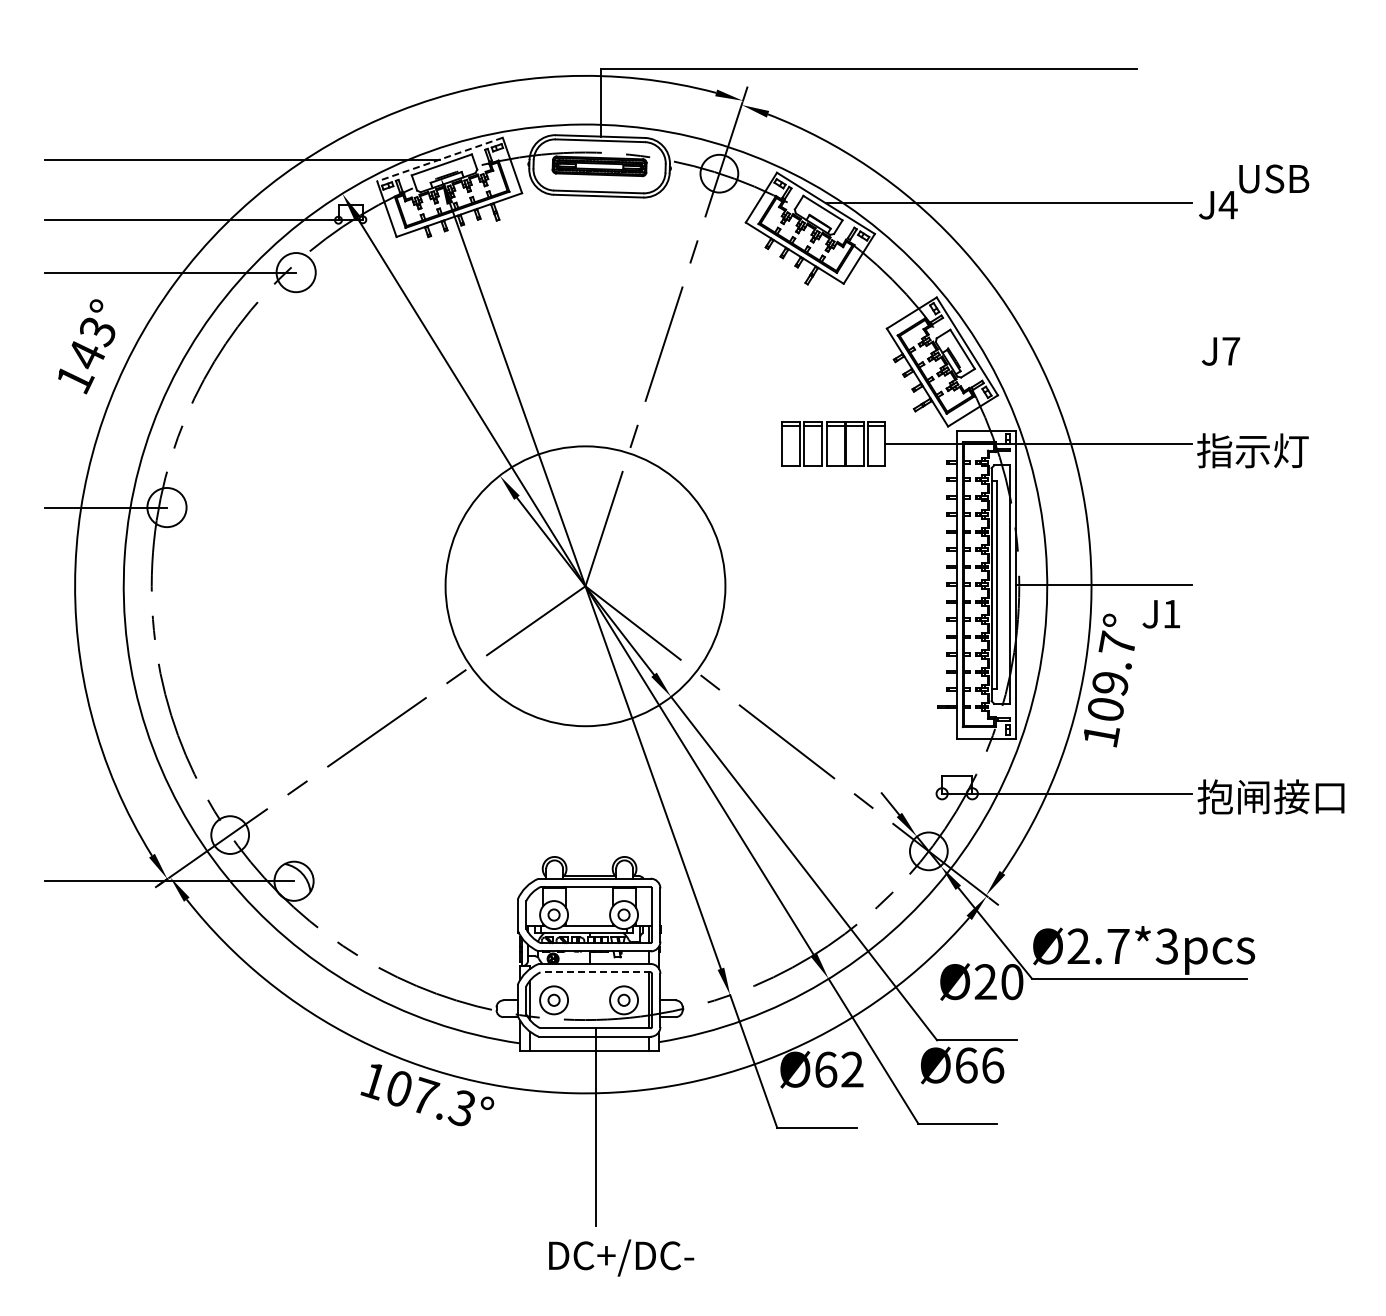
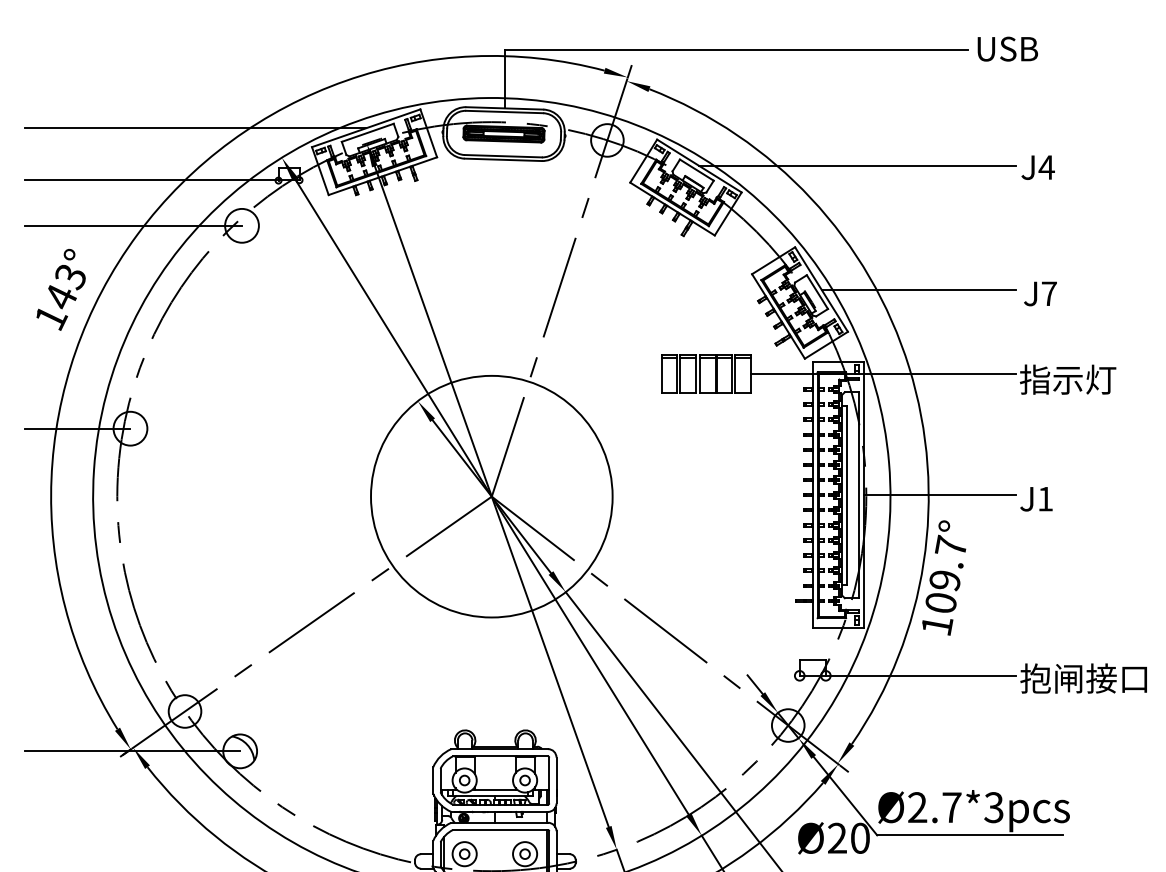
line: (439, 159) -> (365, 128), dashed -> solid
text: (1274, 178) -> (1008, 48), moved
line: (1079, 346) -> (918, 289), added
text: (1160, 614) -> (1035, 499), moved
line: (595, 972) -> (500, 830), dashed -> solid

